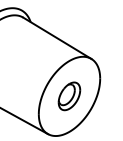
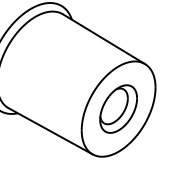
part: (69, 95) -> (118, 108), size x1.43

